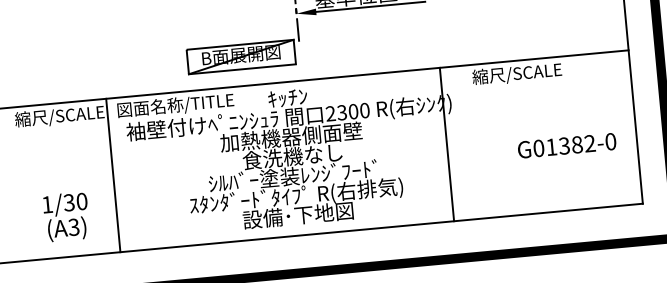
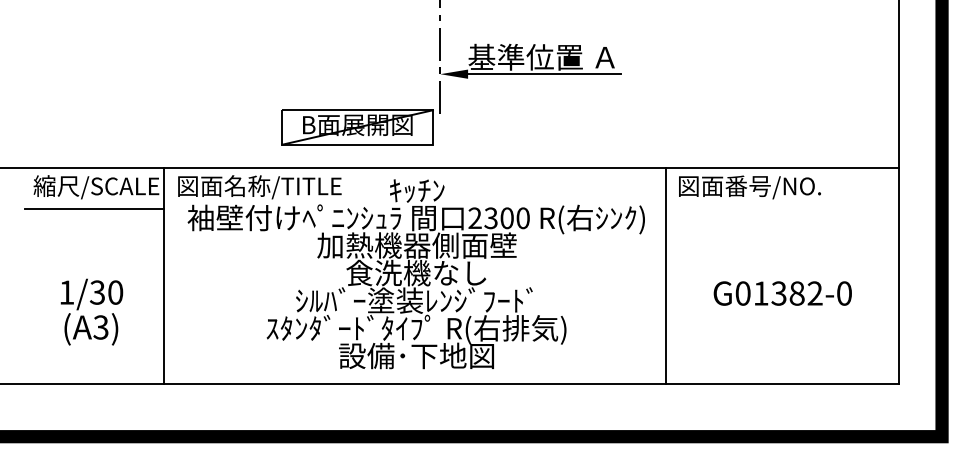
text: (522, 73) -> (748, 187), 縮尺/SCALE -> 図面番号/NO.
line: (59, 132) -> (94, 209), added
line: (447, 144) -> (666, 276), moved
text: (566, 145) -> (782, 293), moved
text: (66, 216) -> (91, 311), moved

